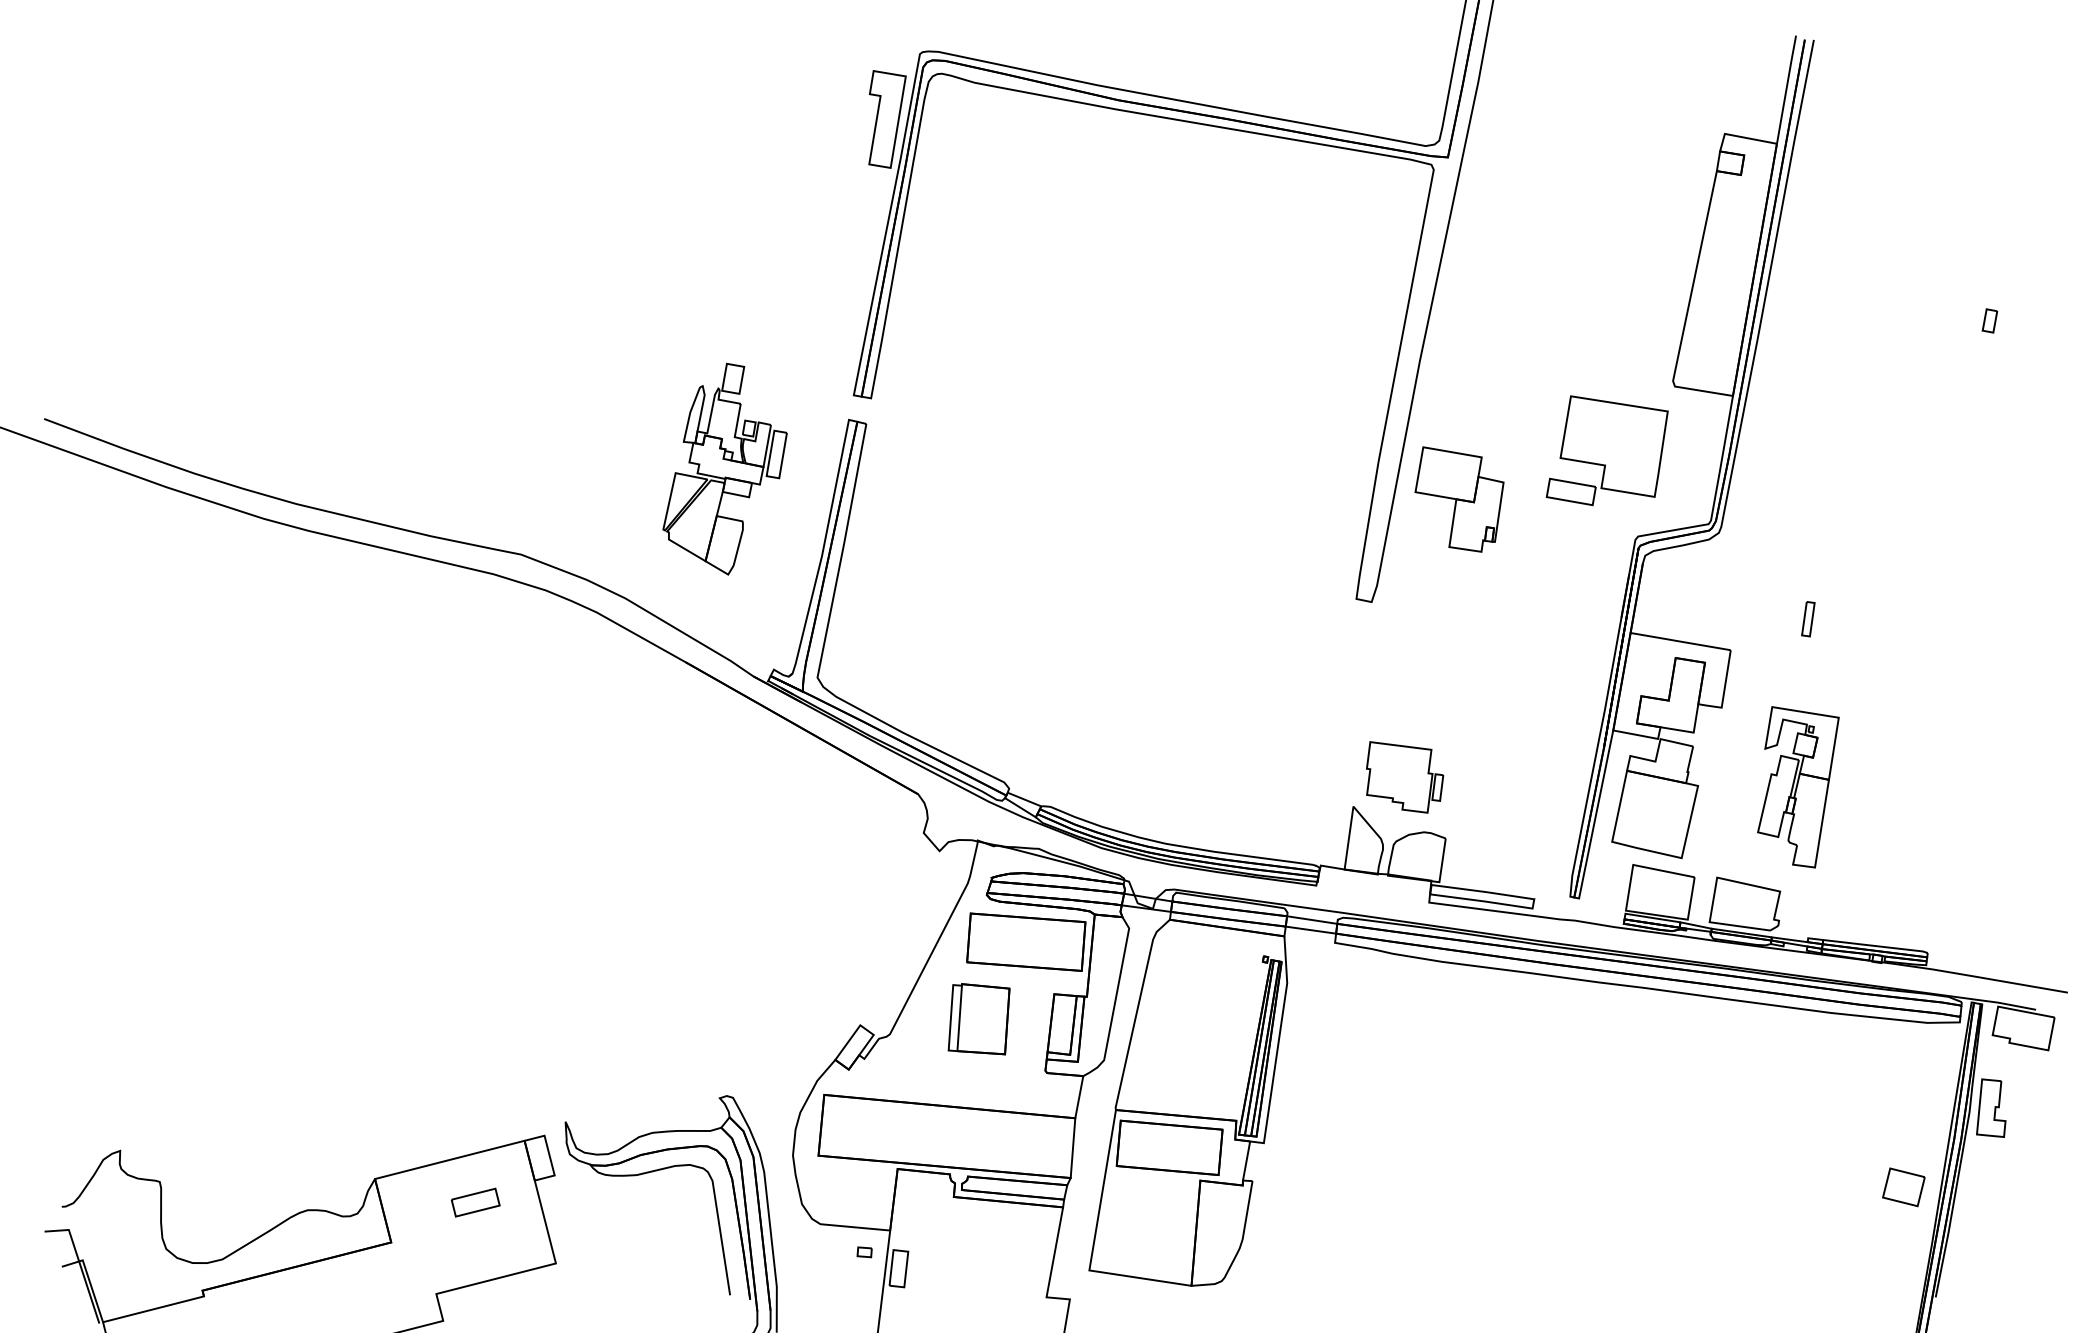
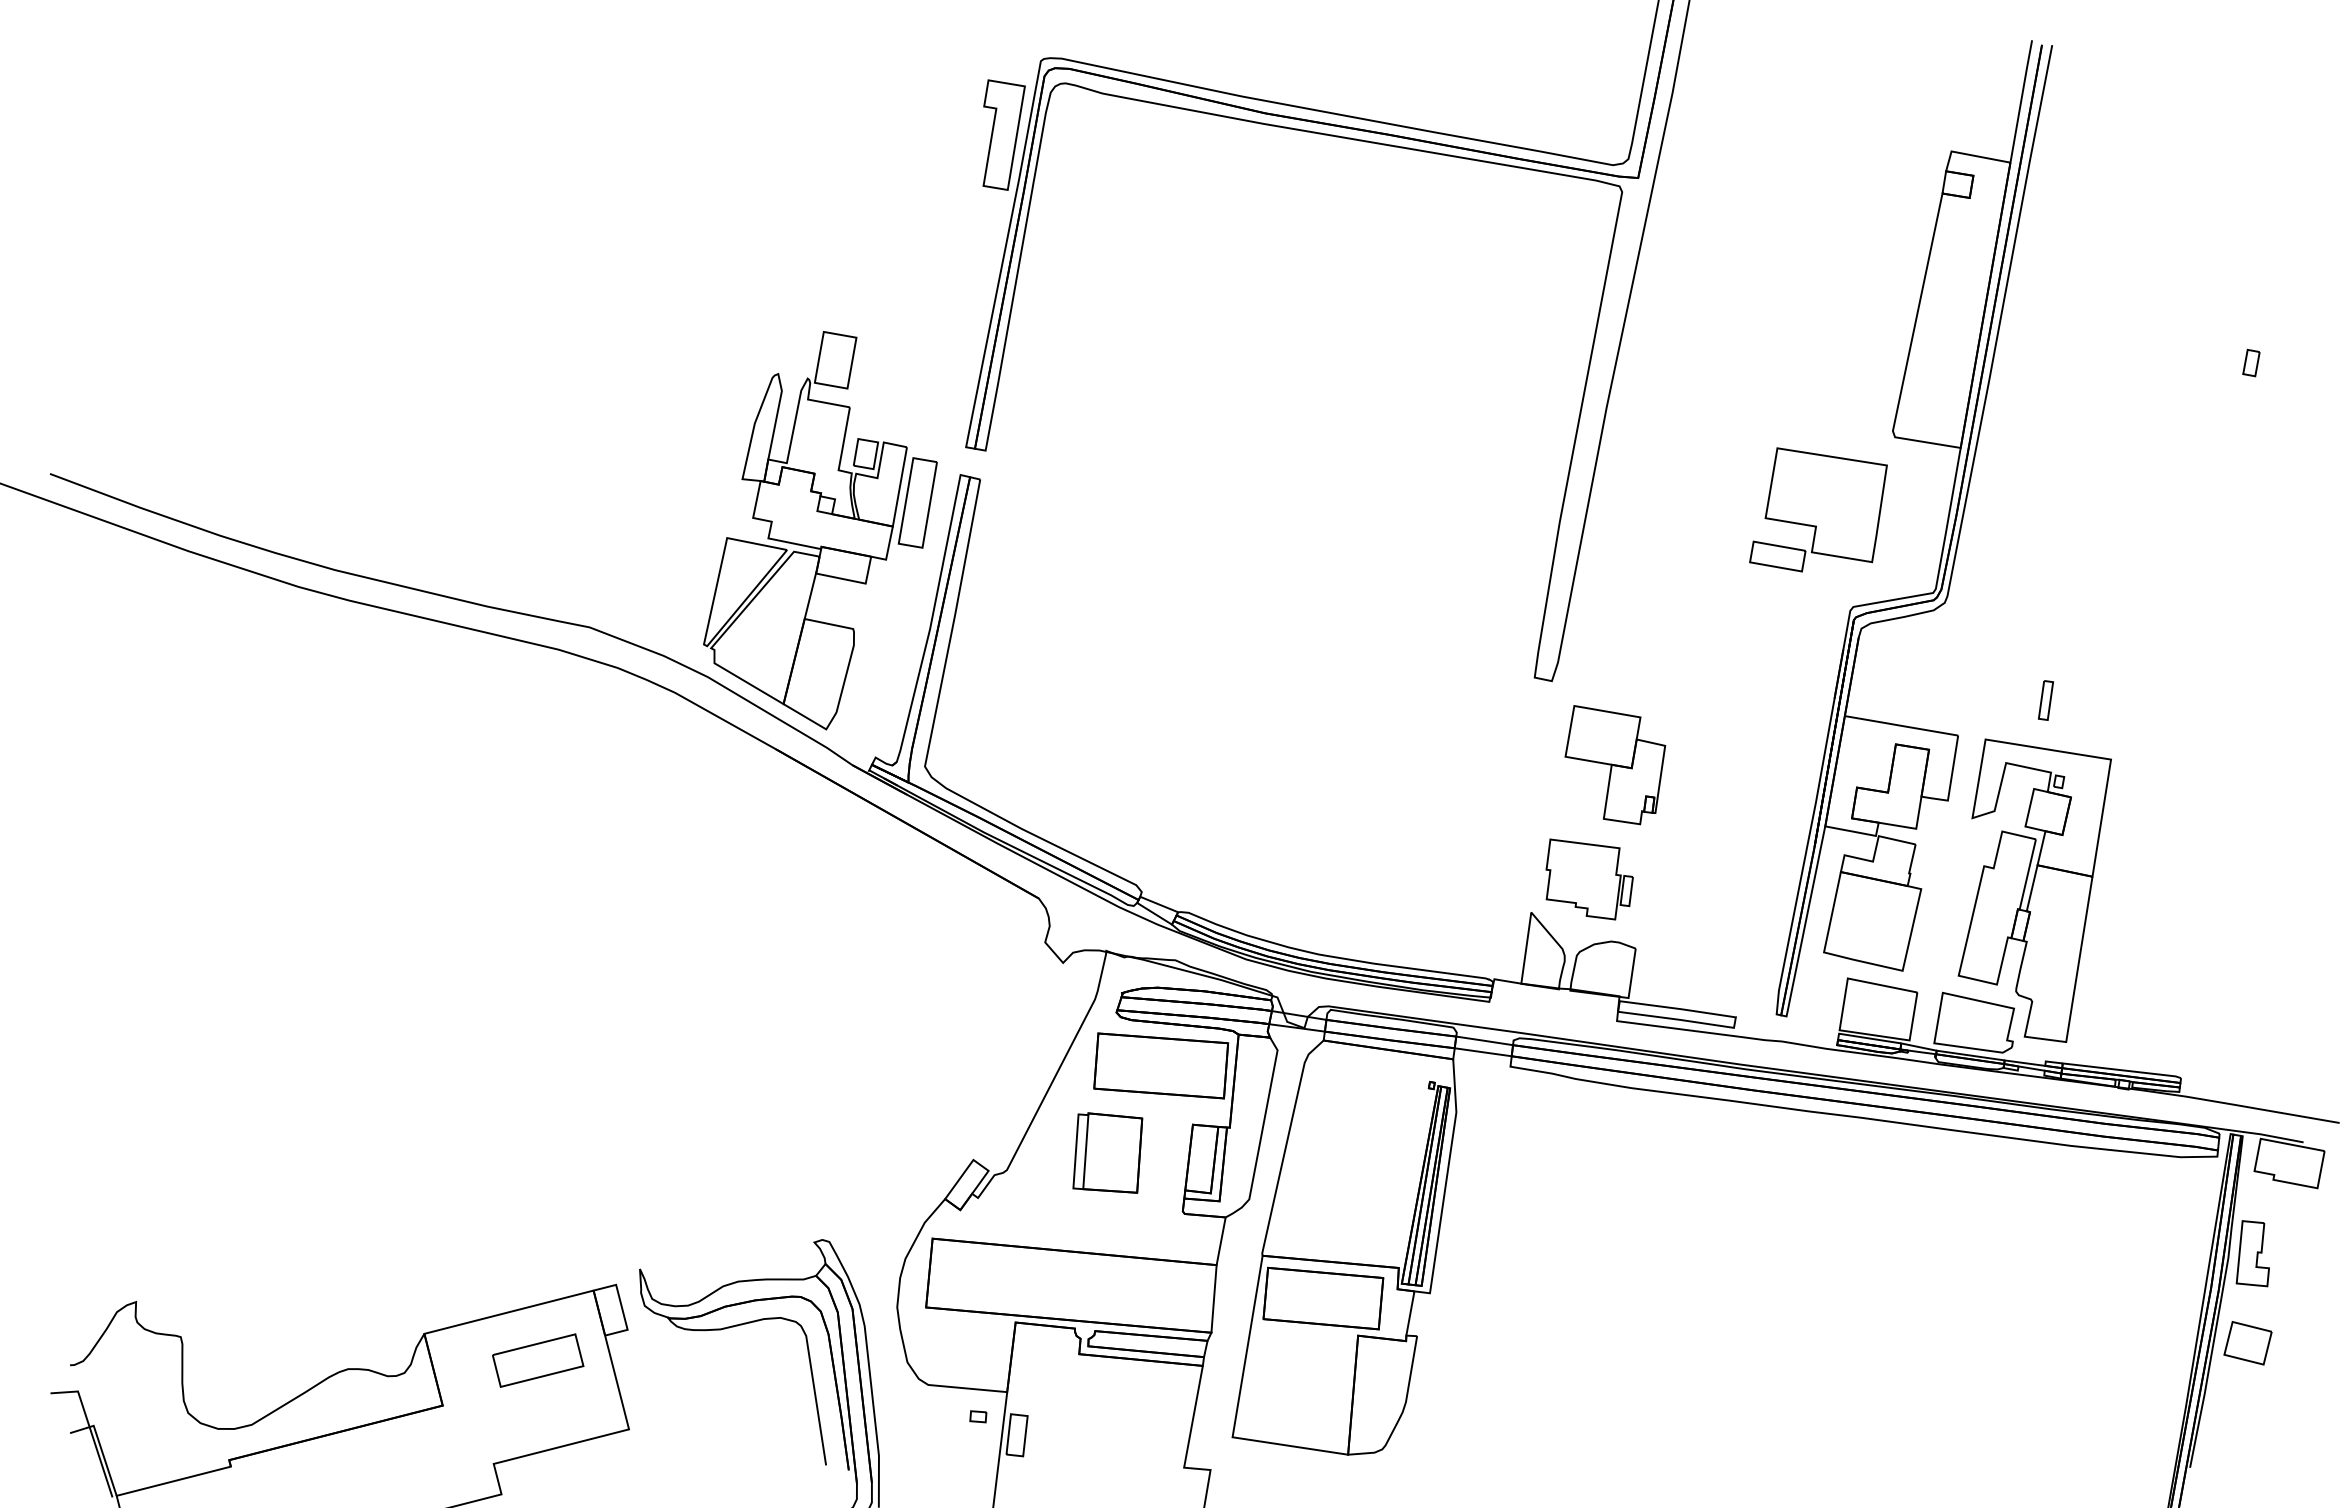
part: (725, 468) -> (820, 530), size x1.67
part: (1459, 499) -> (1615, 765), moved
part: (1798, 787) -> (2034, 890), size x1.67
part: (1903, 1187) -> (2247, 1343), moved
part: (475, 1202) -> (538, 1360), size x1.67

